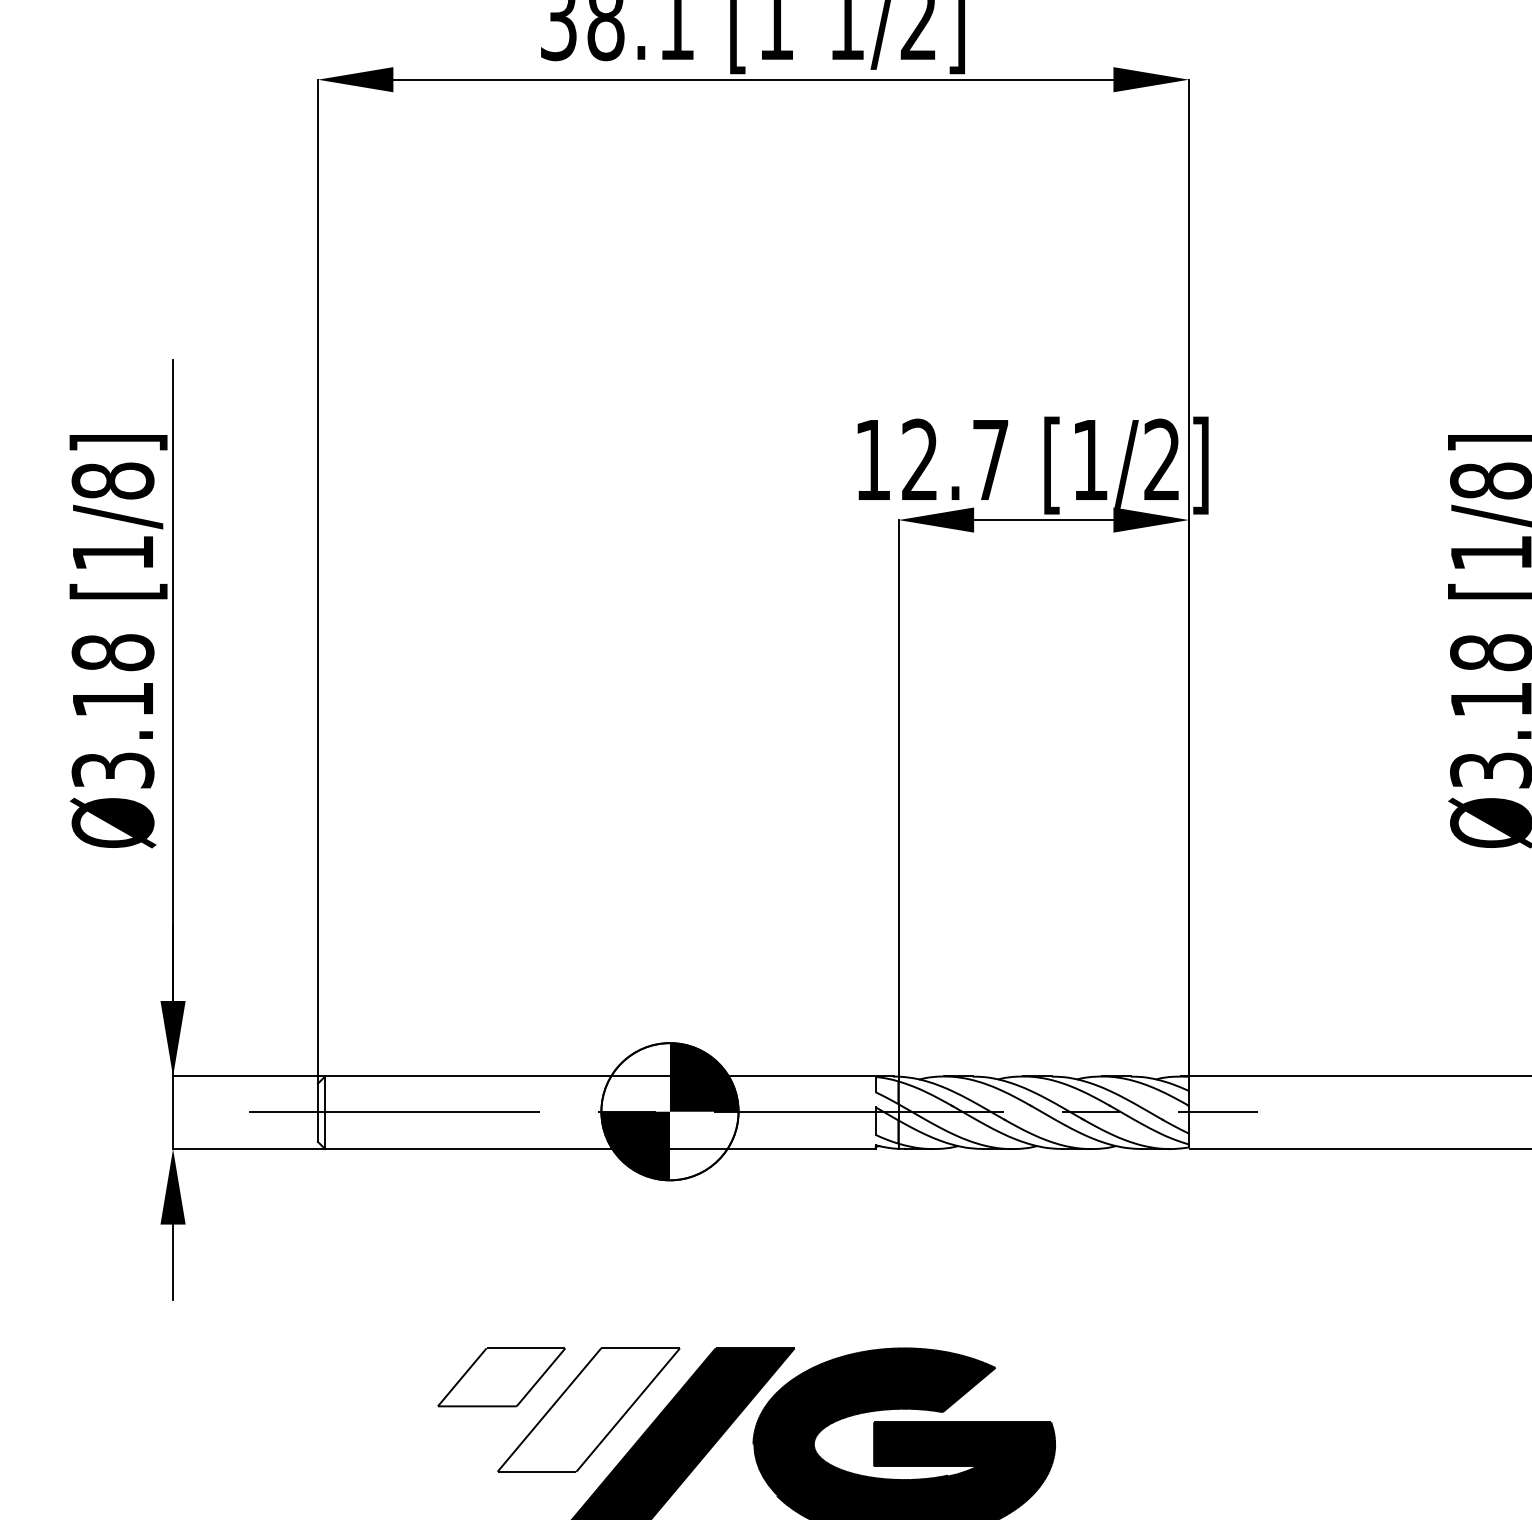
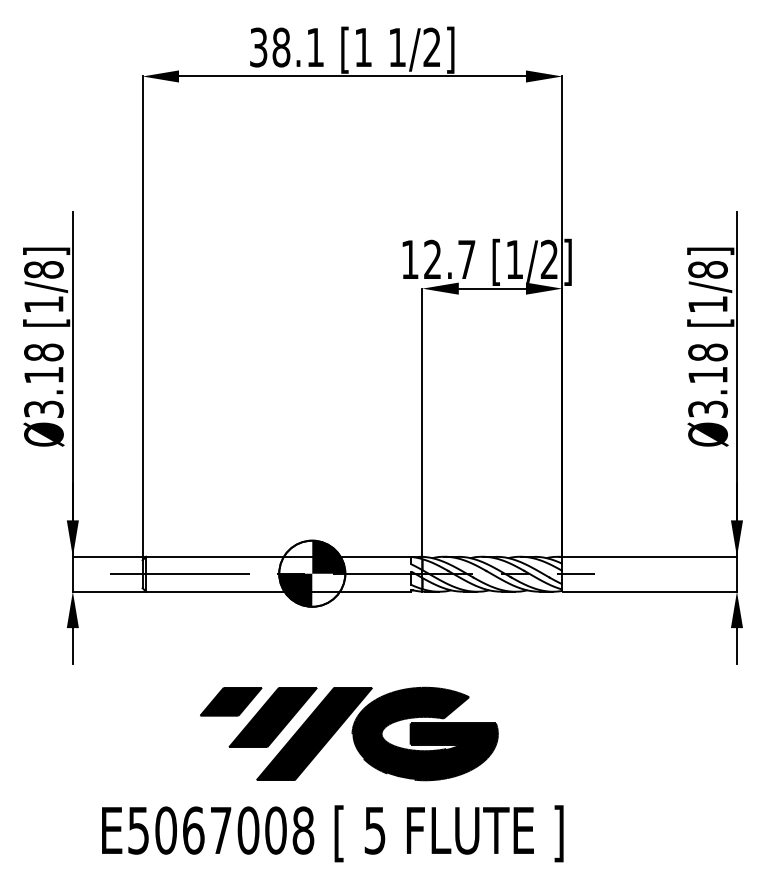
fill: (500, 1376) -> (230, 701), added
fill: (589, 1410) -> (273, 717), added

